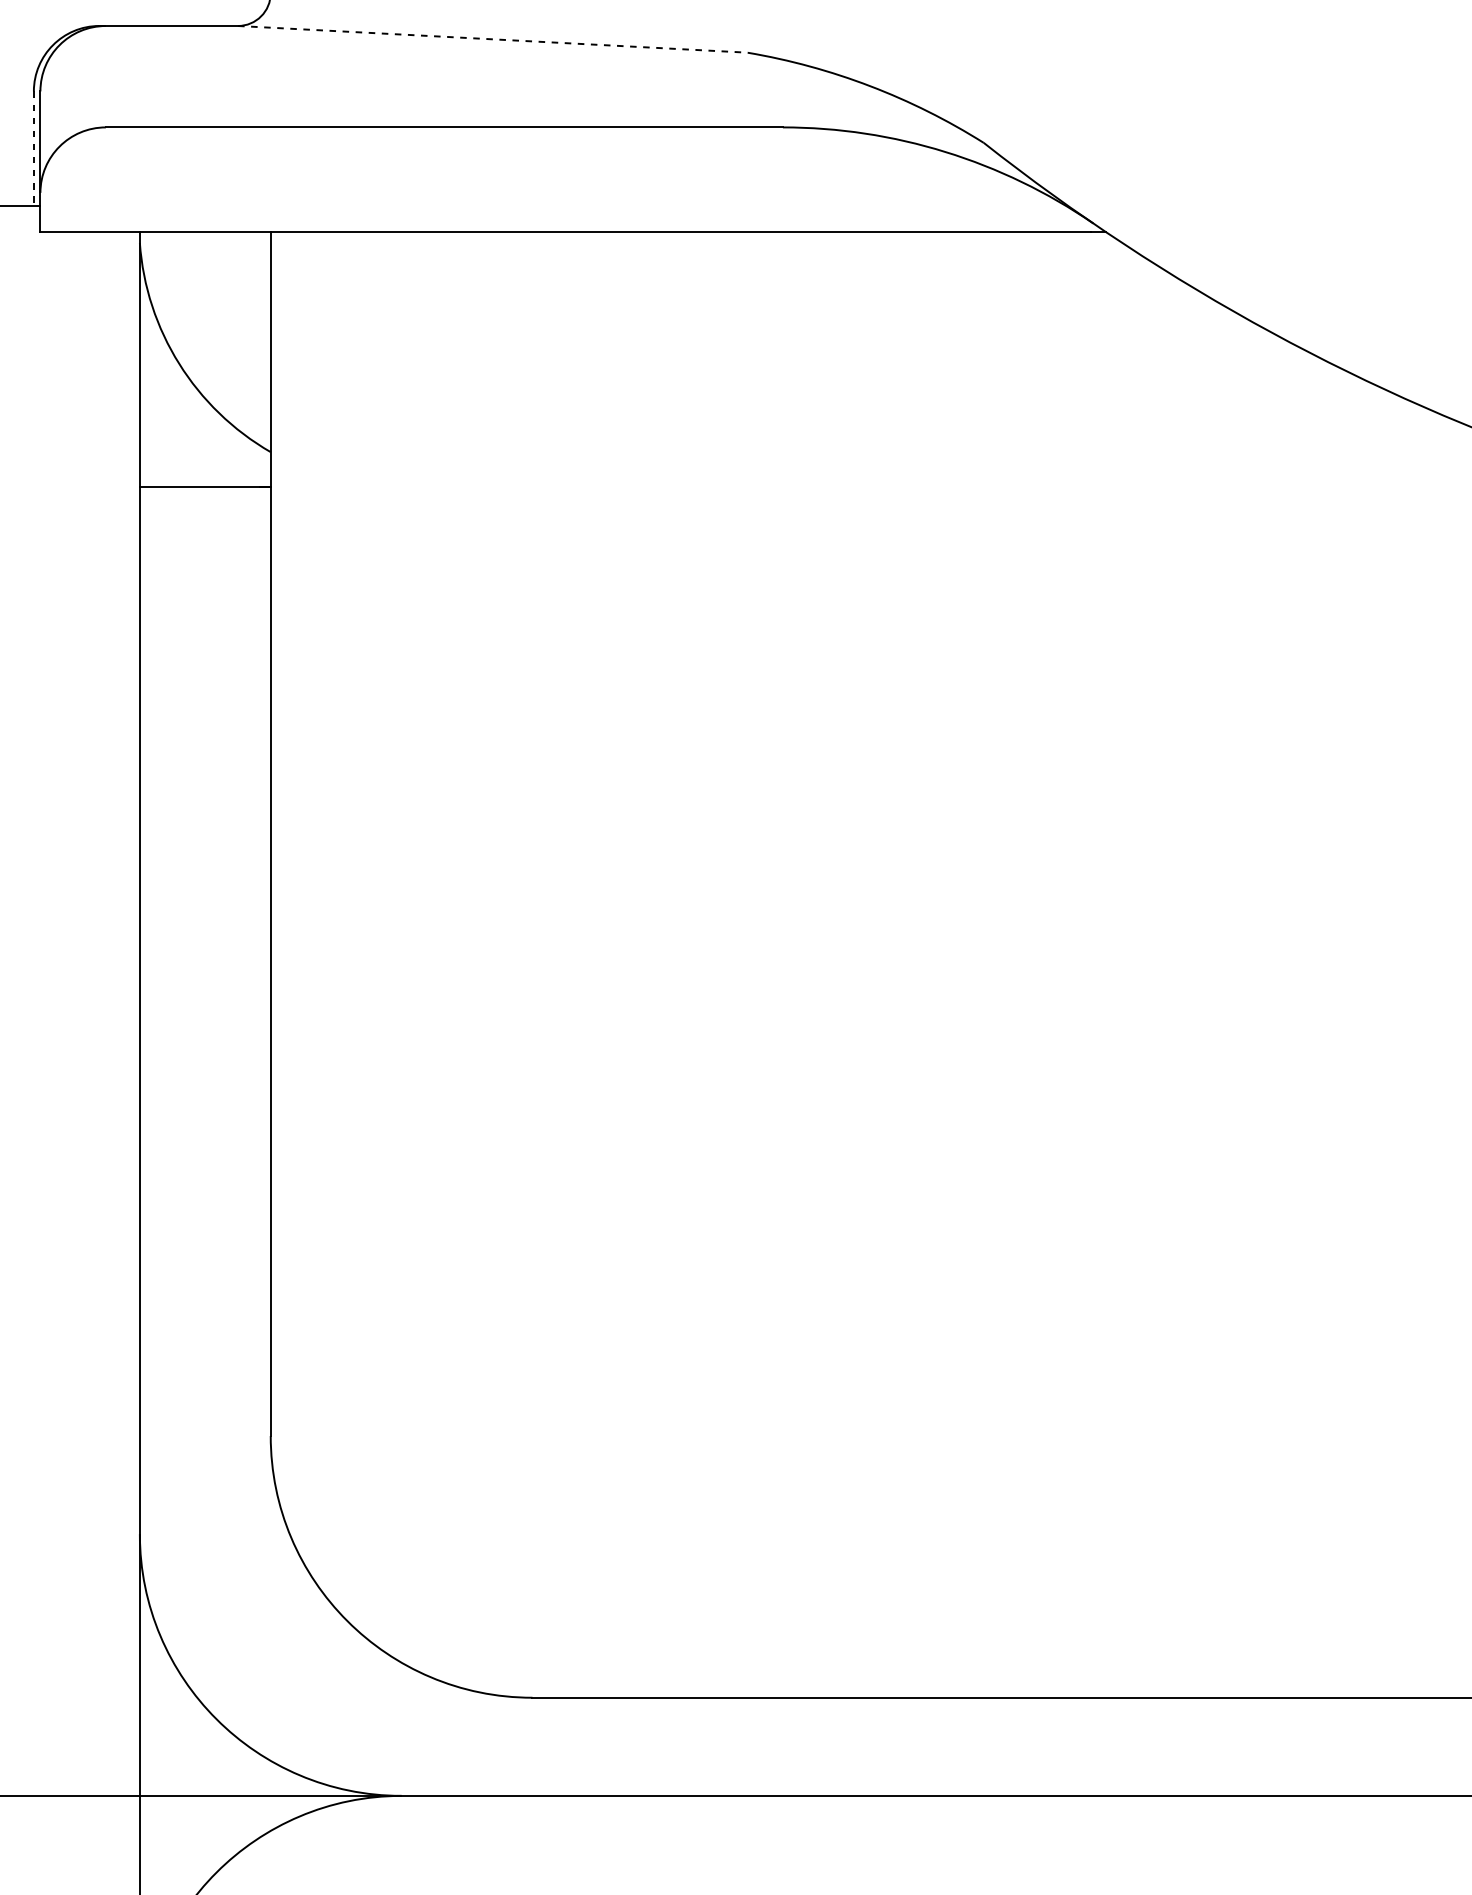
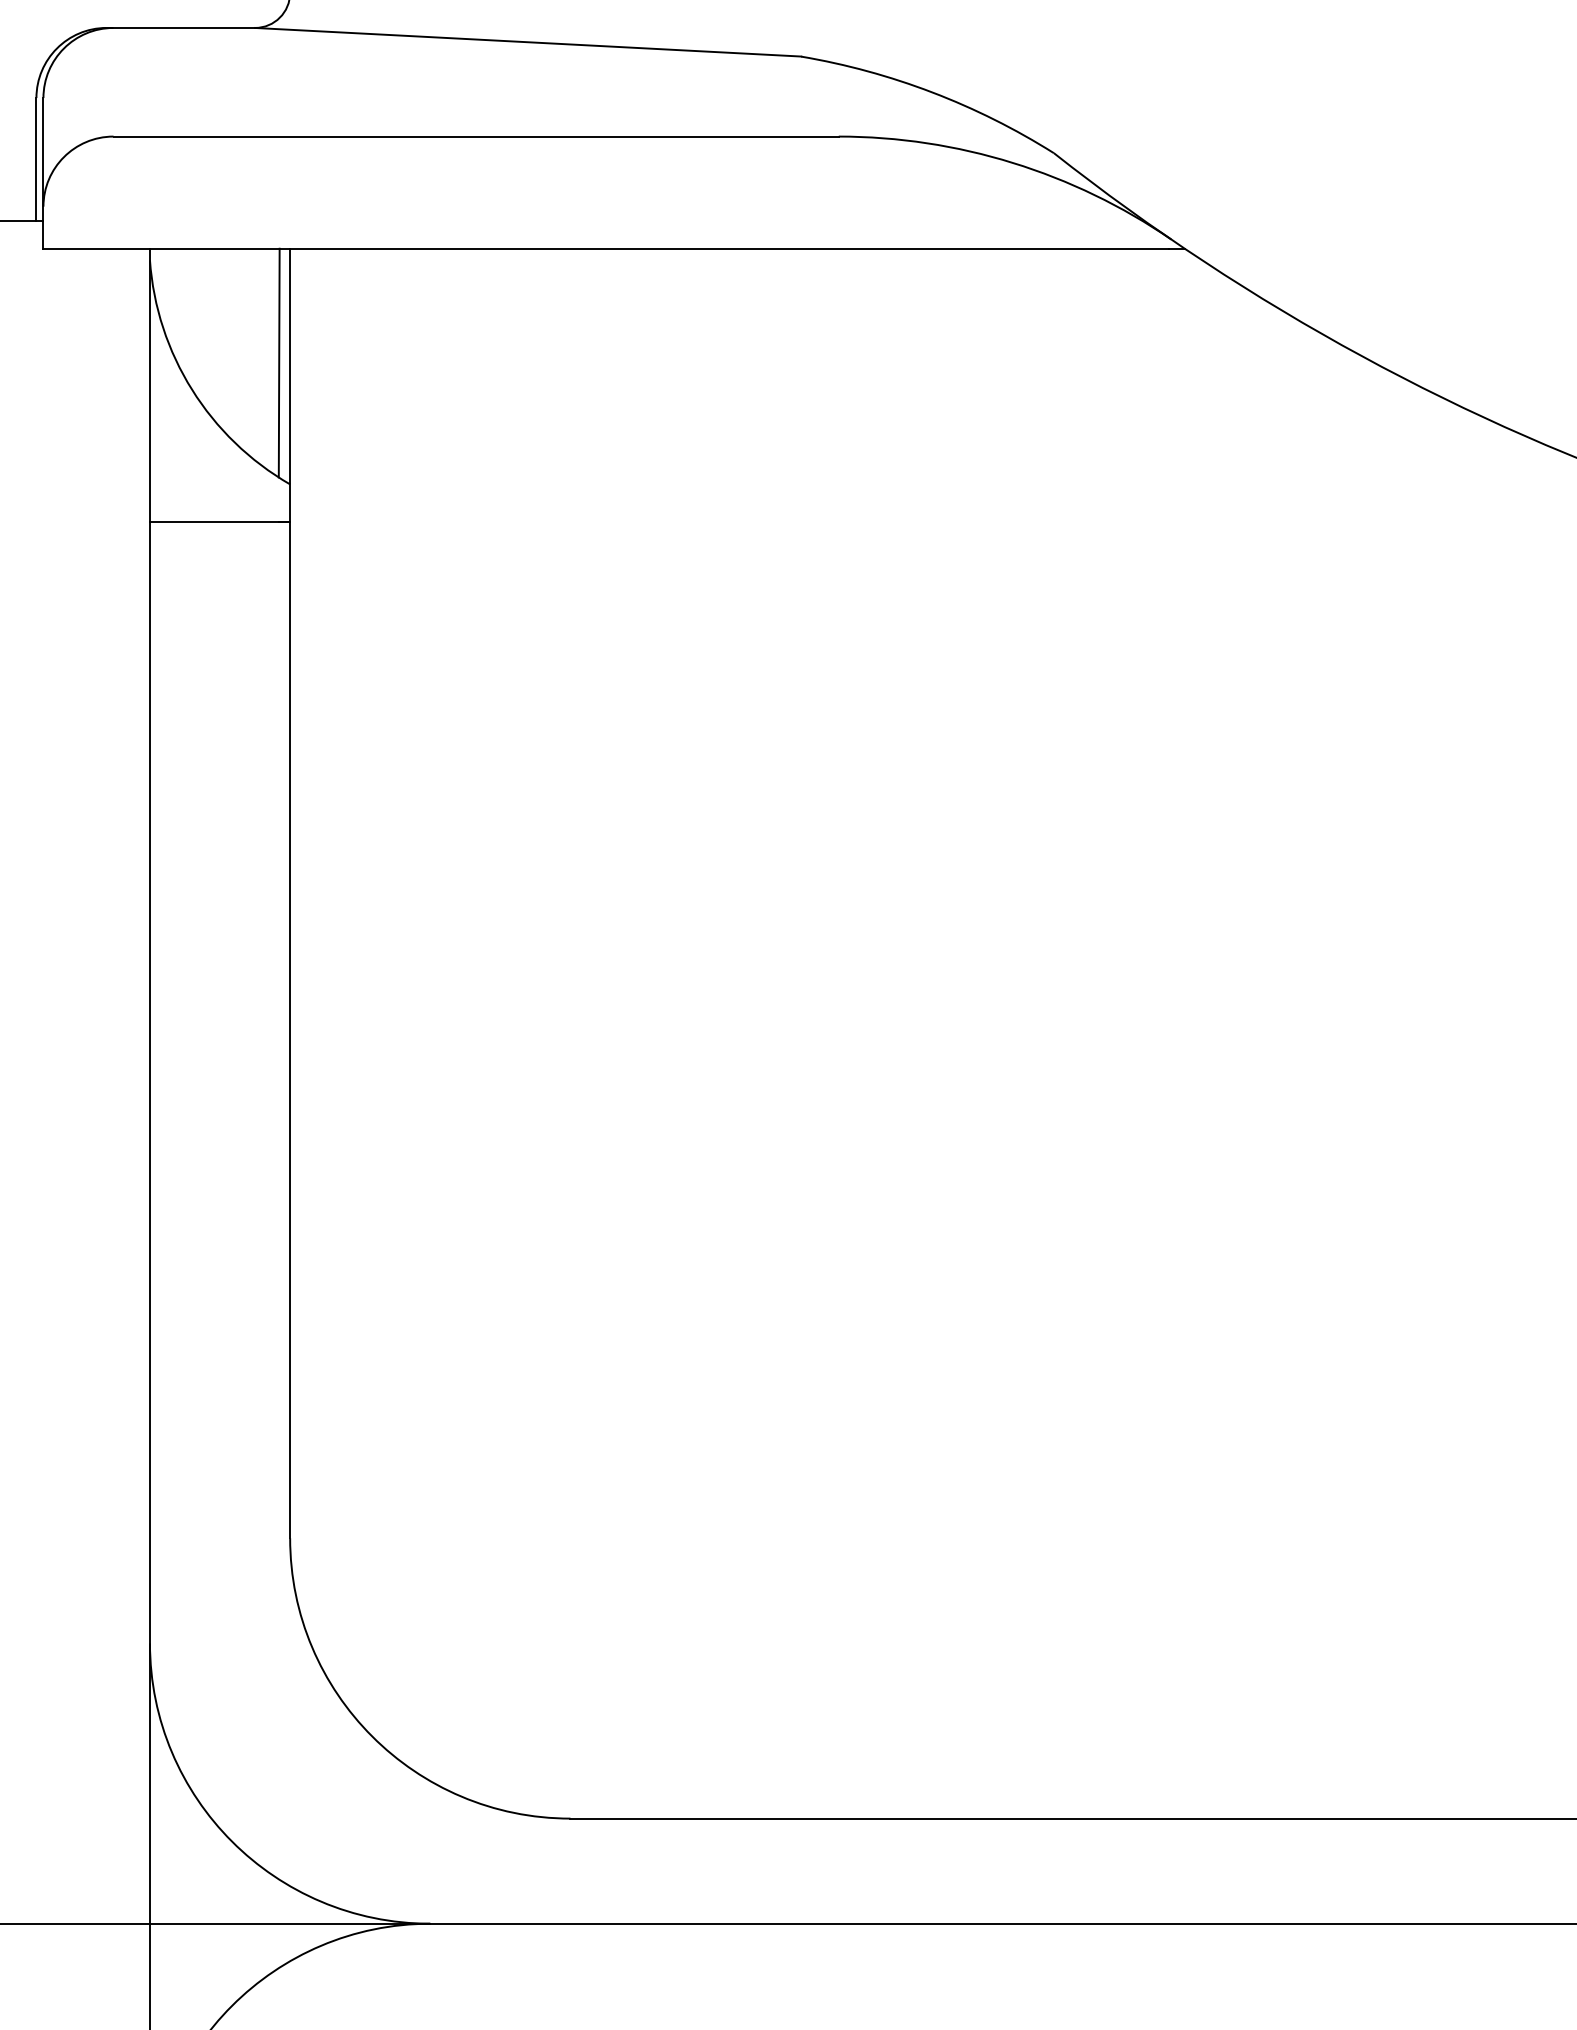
line: (493, 39) -> (528, 42), dashed -> solid
line: (33, 148) -> (36, 159), dashed -> solid
line: (259, 338) -> (278, 362), added

